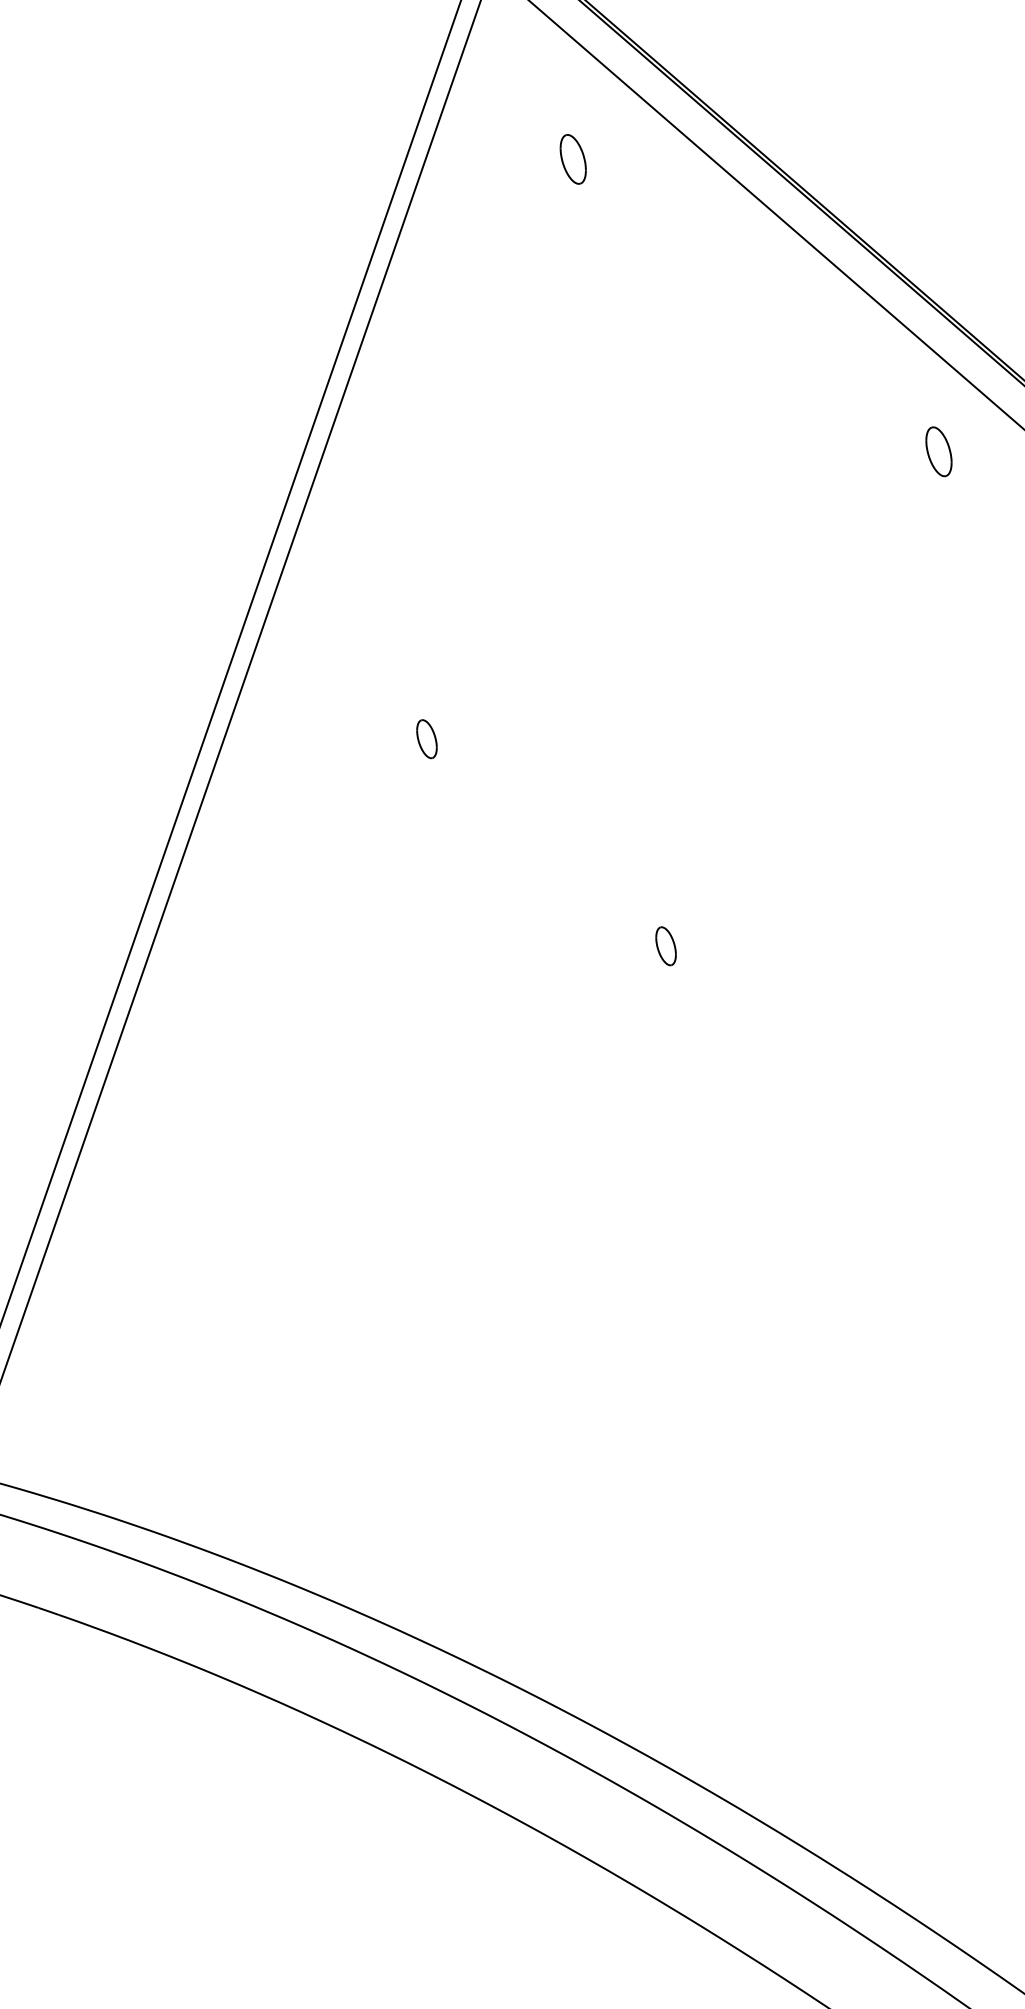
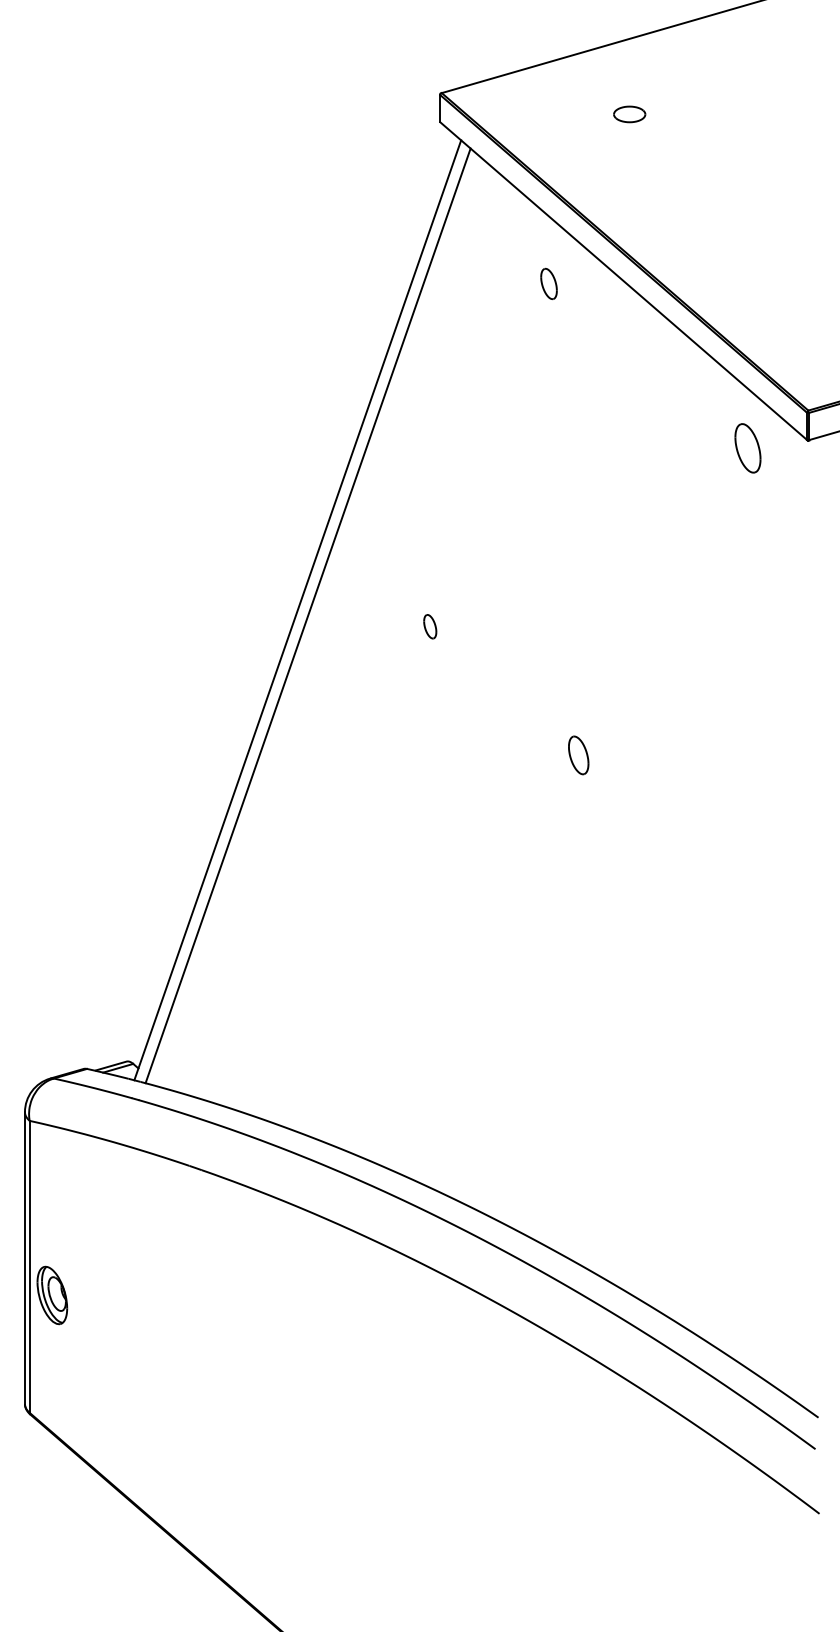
part: (572, 158) -> (548, 283), moved
part: (938, 451) -> (747, 448), size x1.6
part: (665, 945) -> (578, 754), size x1.6

